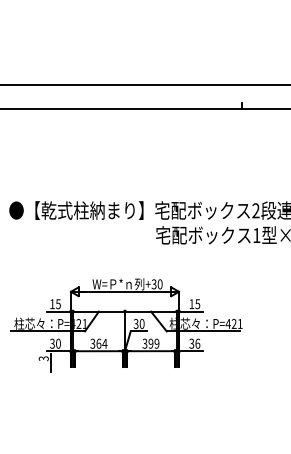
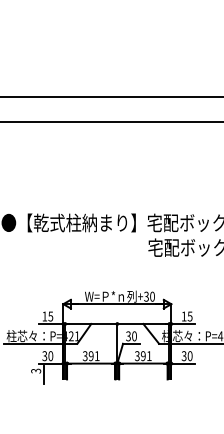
text: (101, 343) -> (93, 355), 364 -> 391
text: (156, 343) -> (148, 355), 399 -> 391
text: (197, 343) -> (189, 355), 36 -> 30

